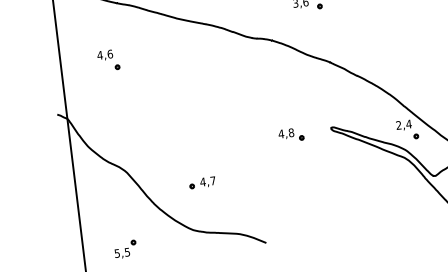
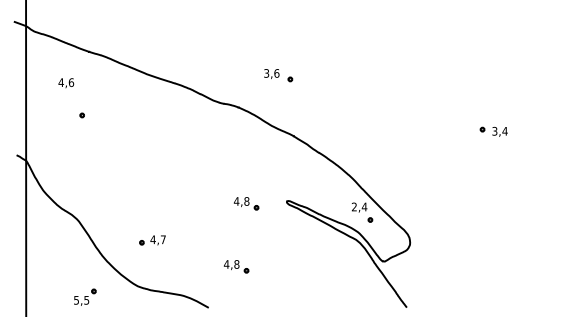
text: (105, 55) -> (66, 83), moved
part: (288, 198) -> (236, 266), added
part: (125, 248) -> (85, 296), moved

